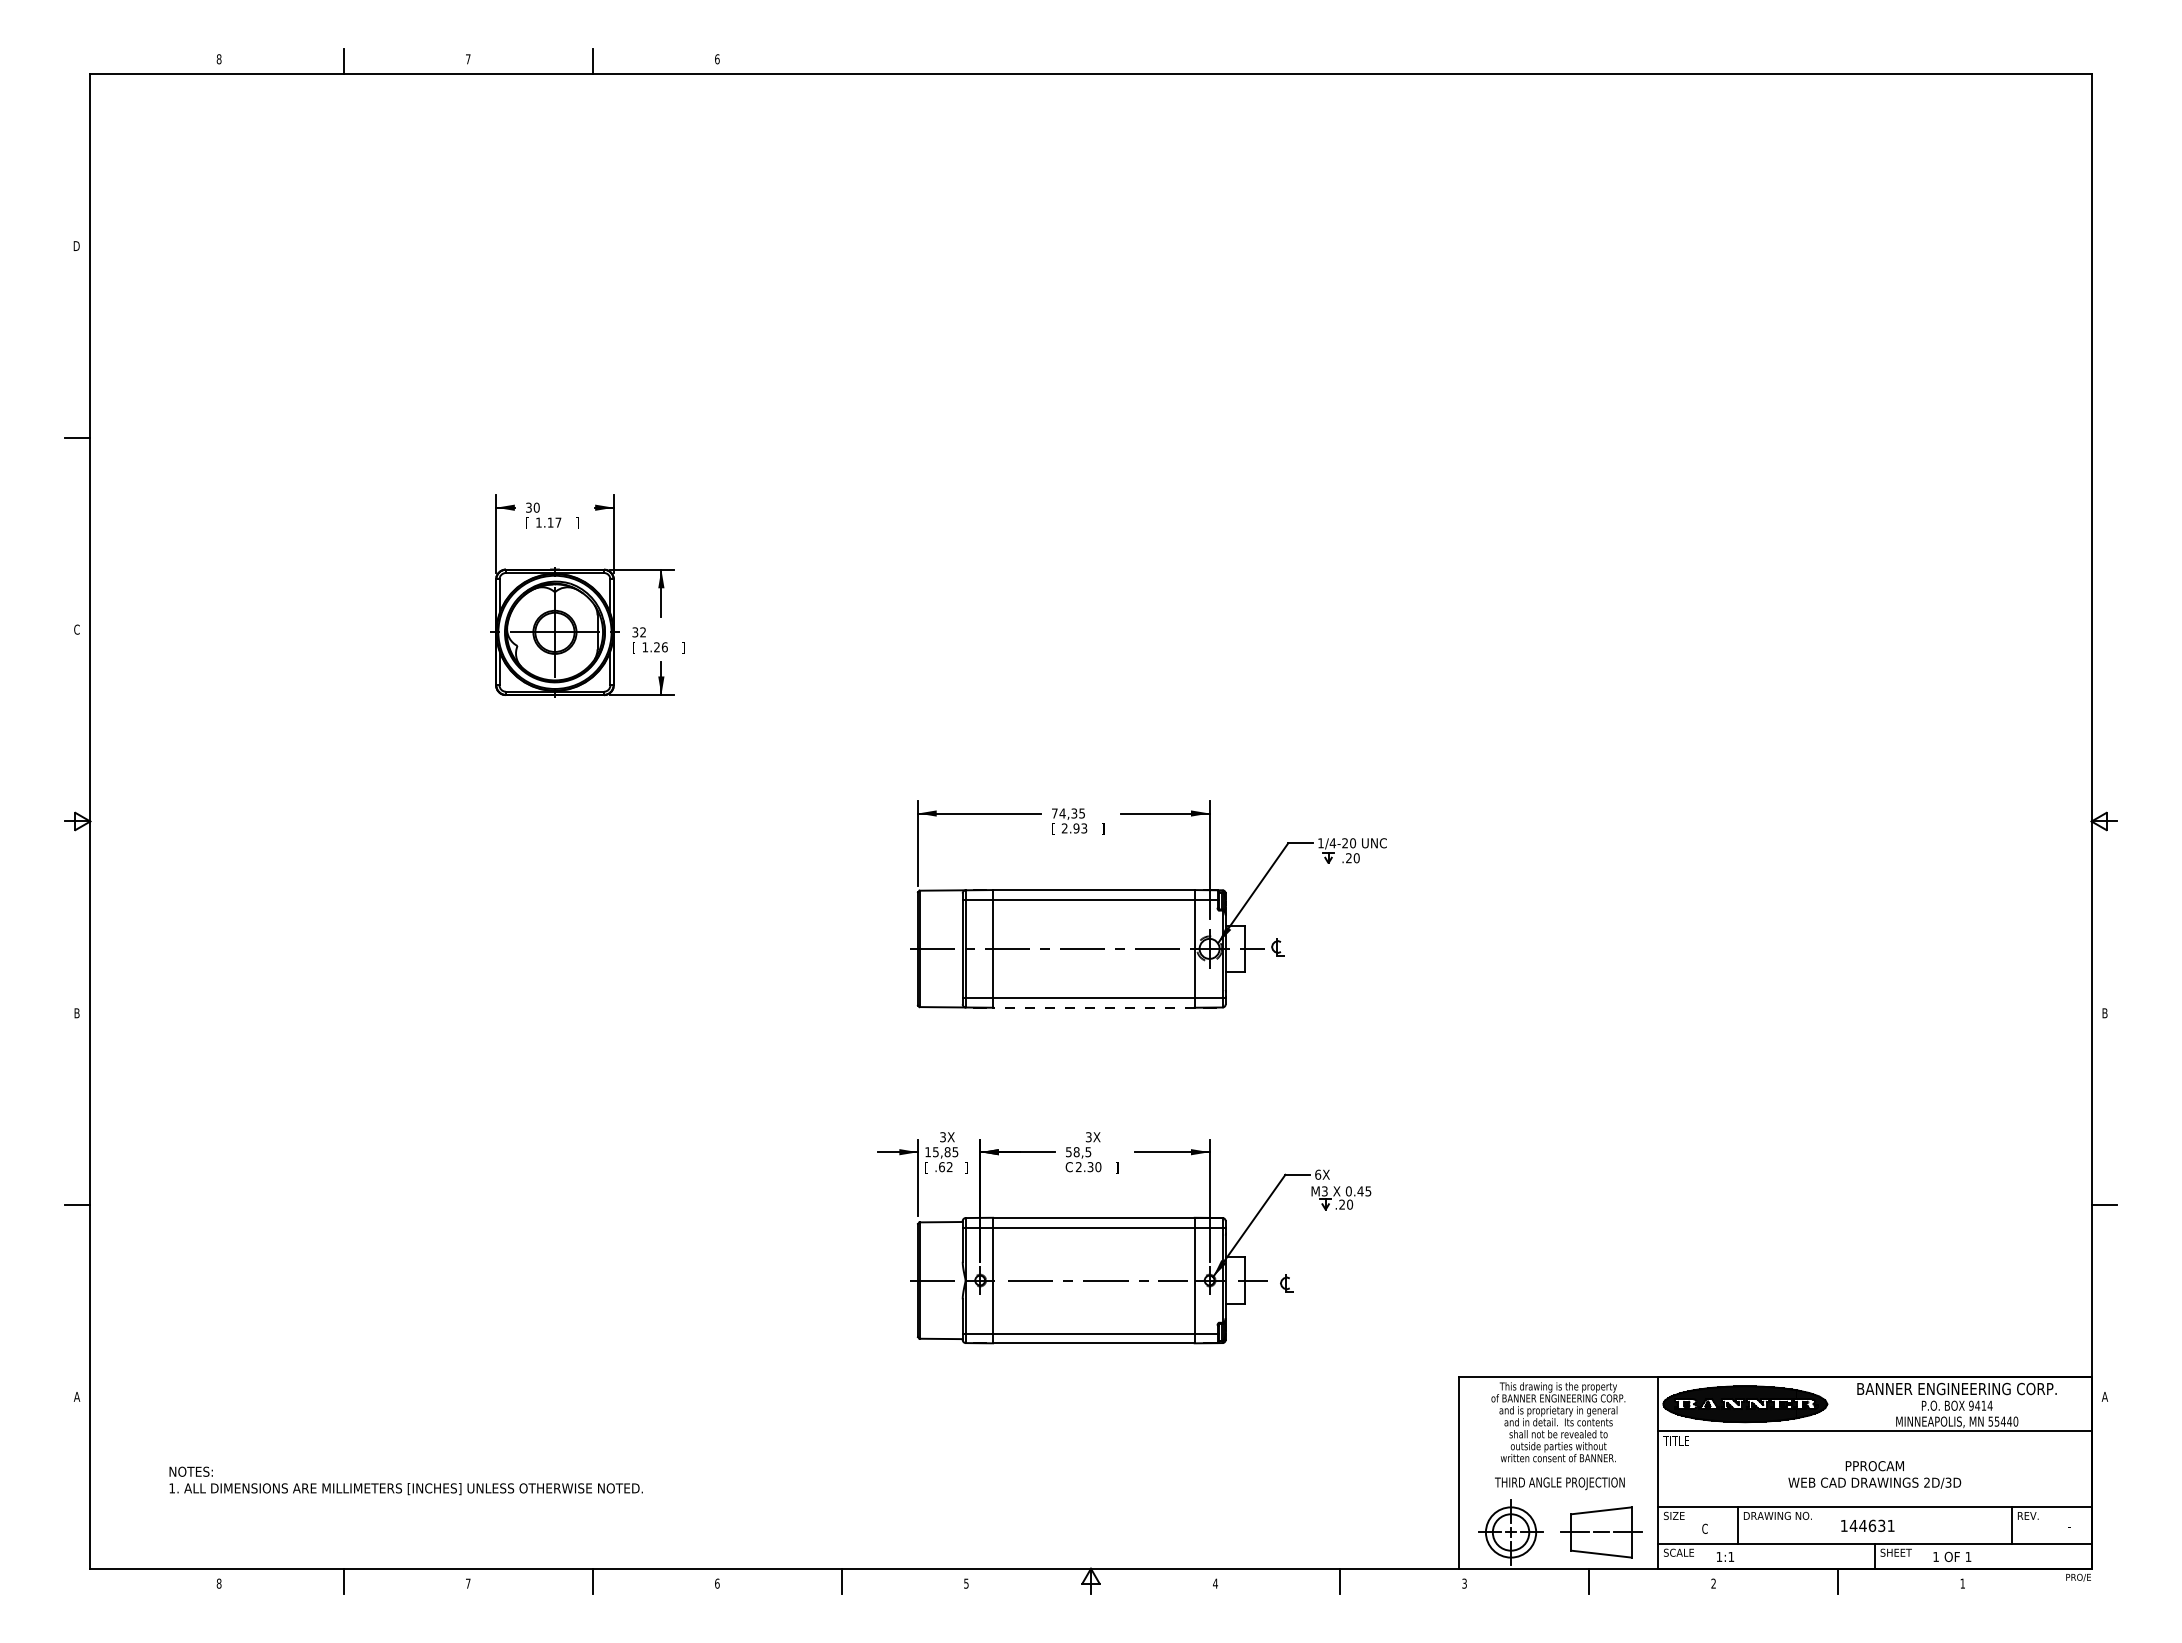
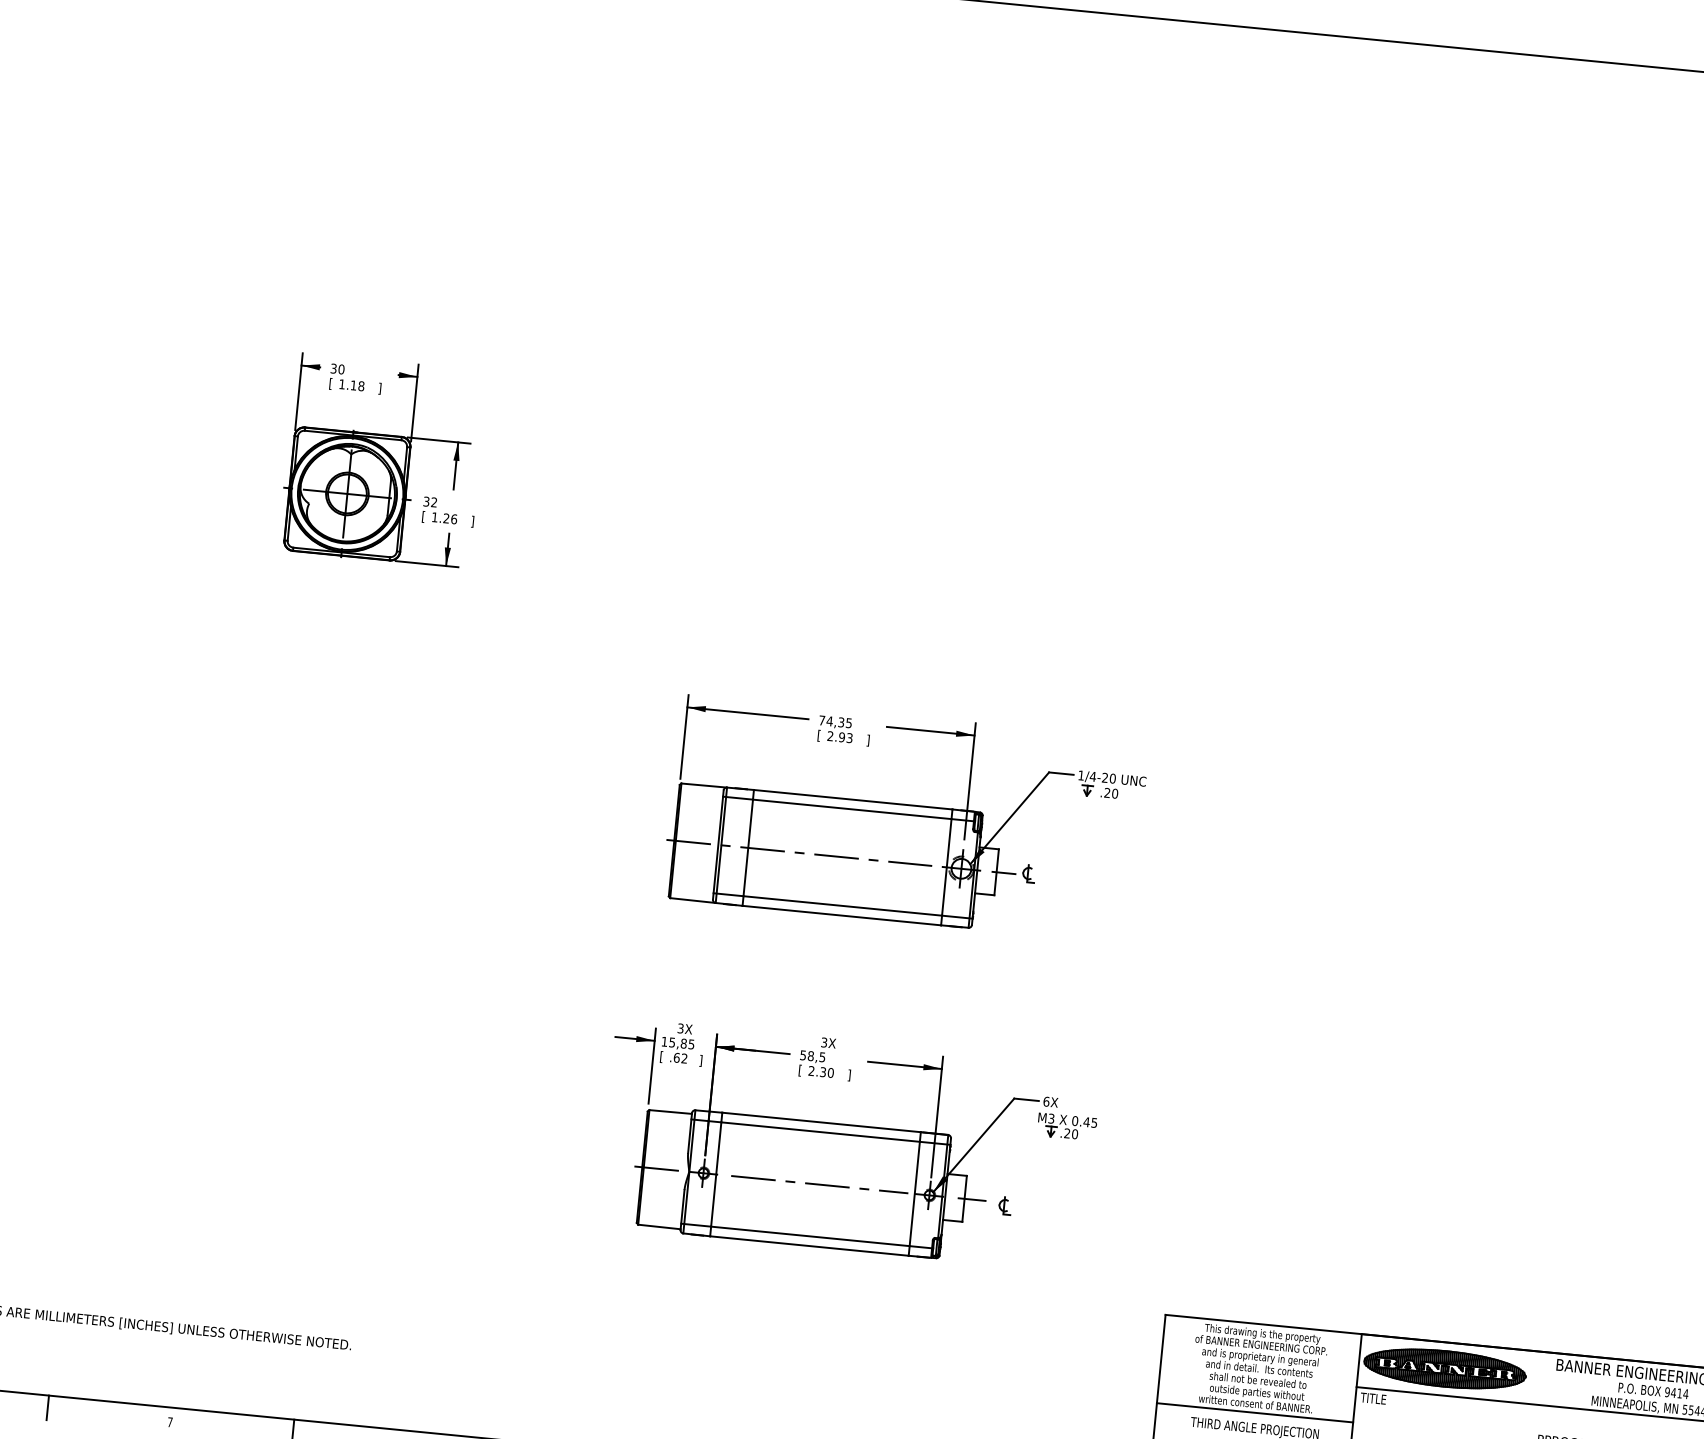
text: (558, 522) -> (361, 386), 1.17 -> 1.18
line: (1093, 1007) -> (841, 915), dashed -> solid
text: (1068, 1167) -> (801, 1070), C -> [
line: (1558, 1467) -> (1254, 1413), added

